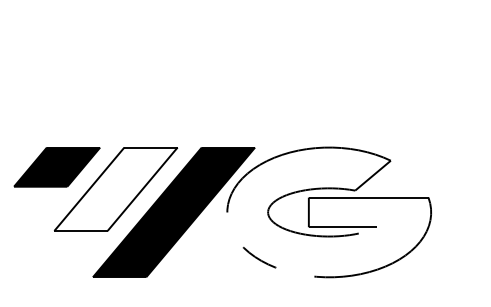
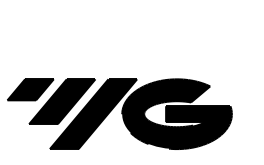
fill: (116, 188) -> (62, 101), added
fill: (328, 212) -> (176, 114), added

